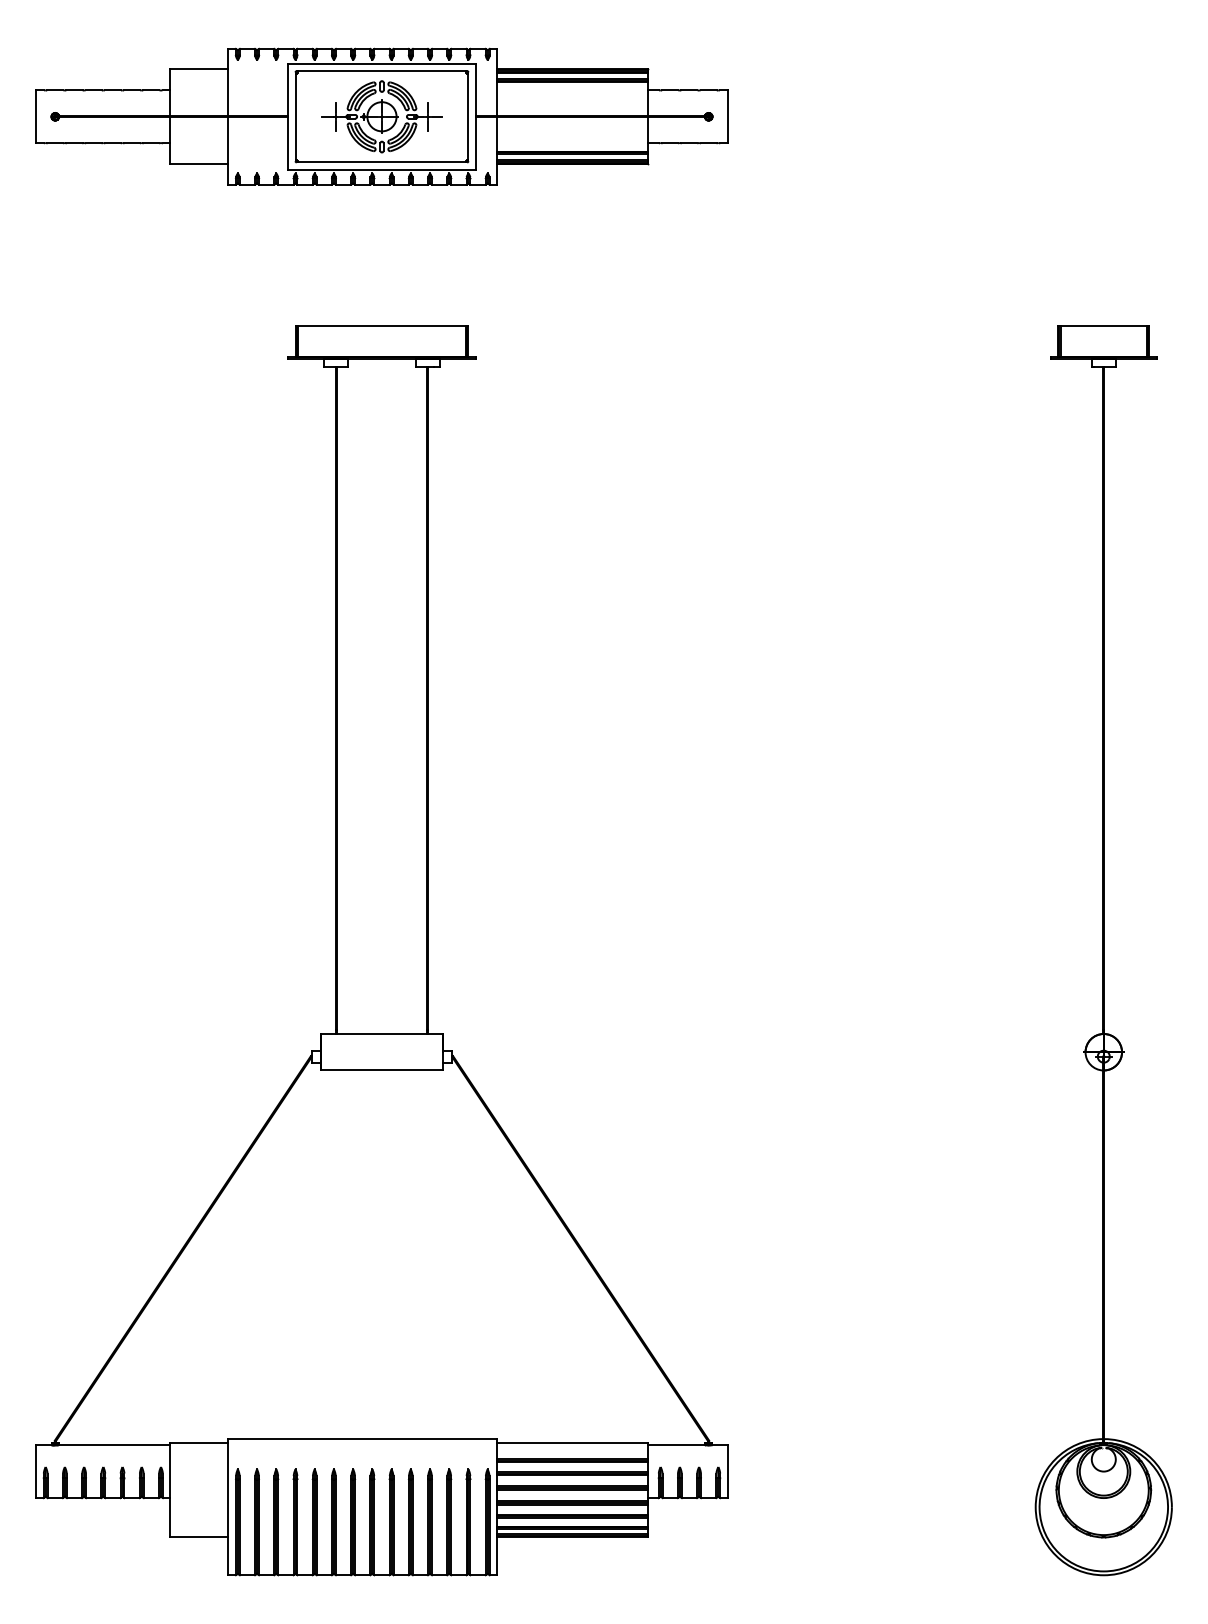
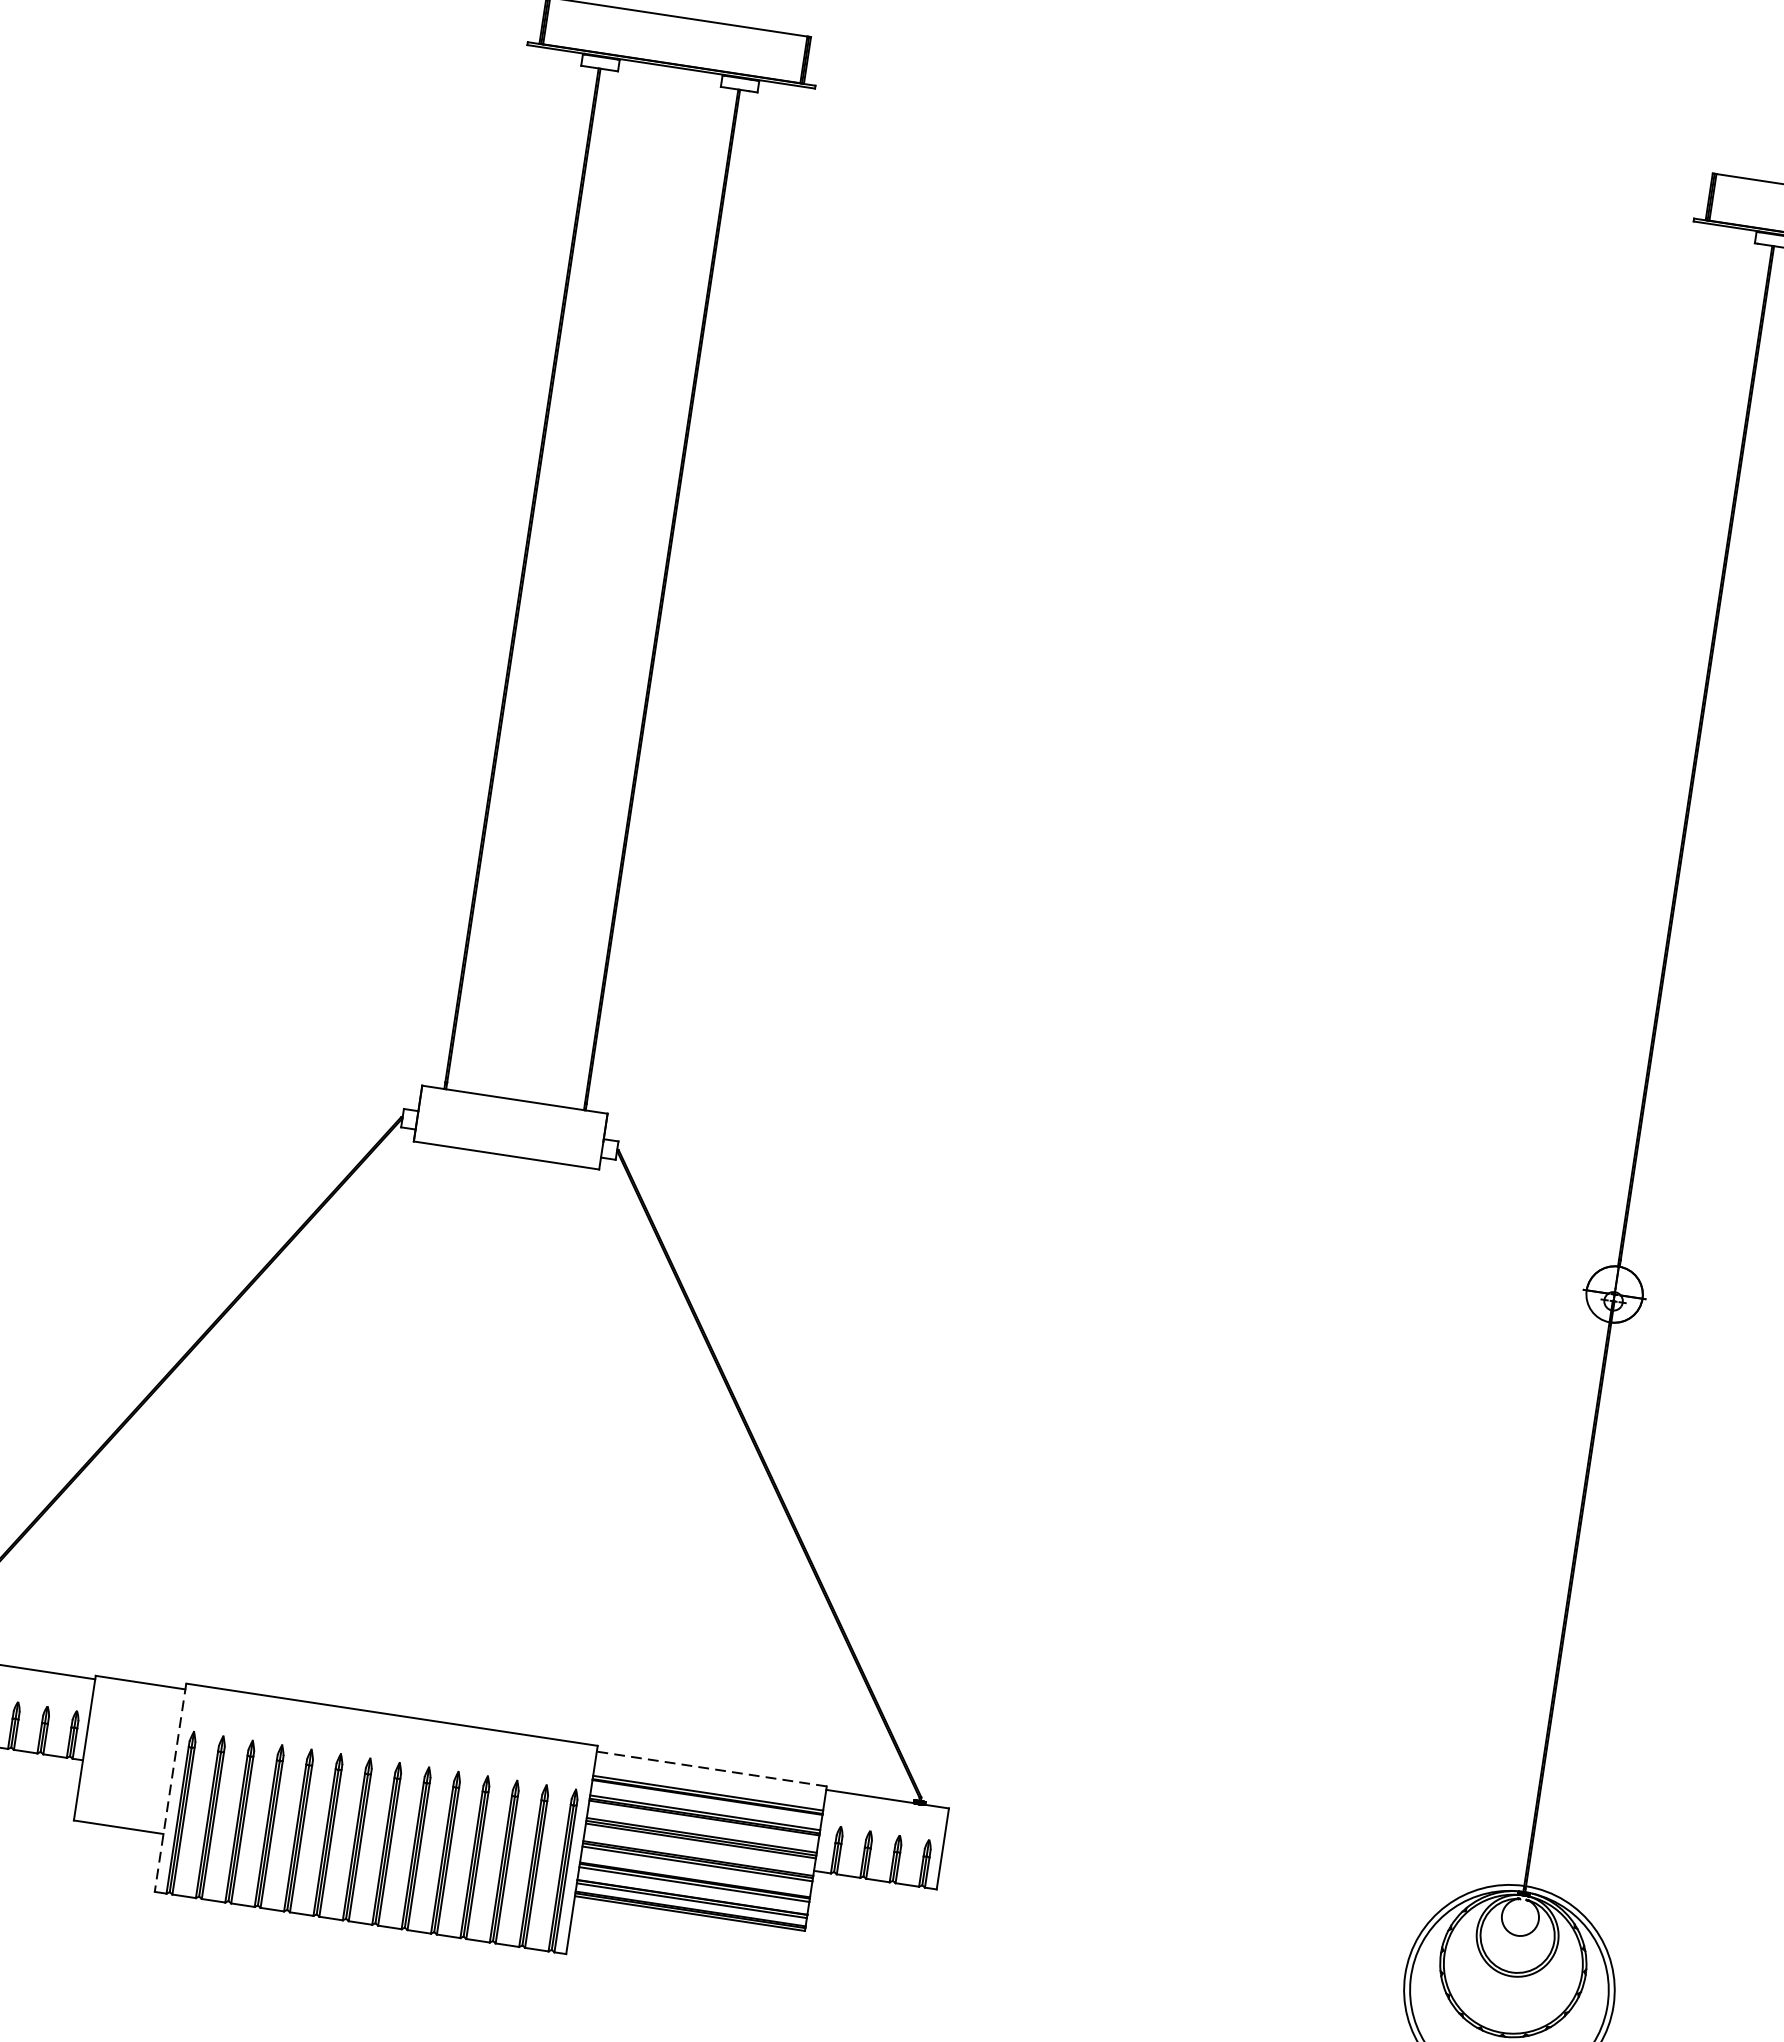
line: (572, 1442) -> (711, 1768), solid -> dashed
line: (228, 1507) -> (170, 1788), solid -> dashed

